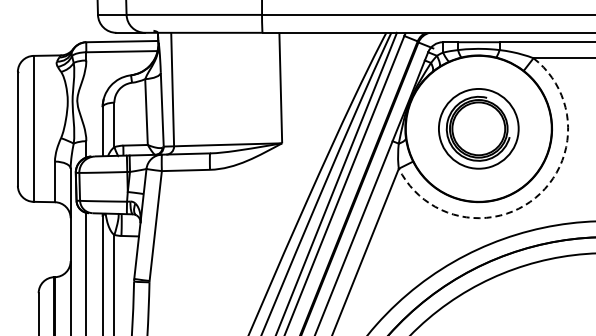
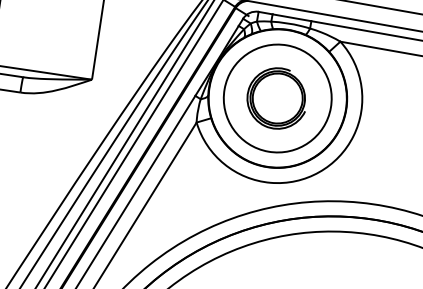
circle: (478, 128) -> (277, 98), size x1.43
arc: (535, 197) -> (319, 171), dashed -> solid

